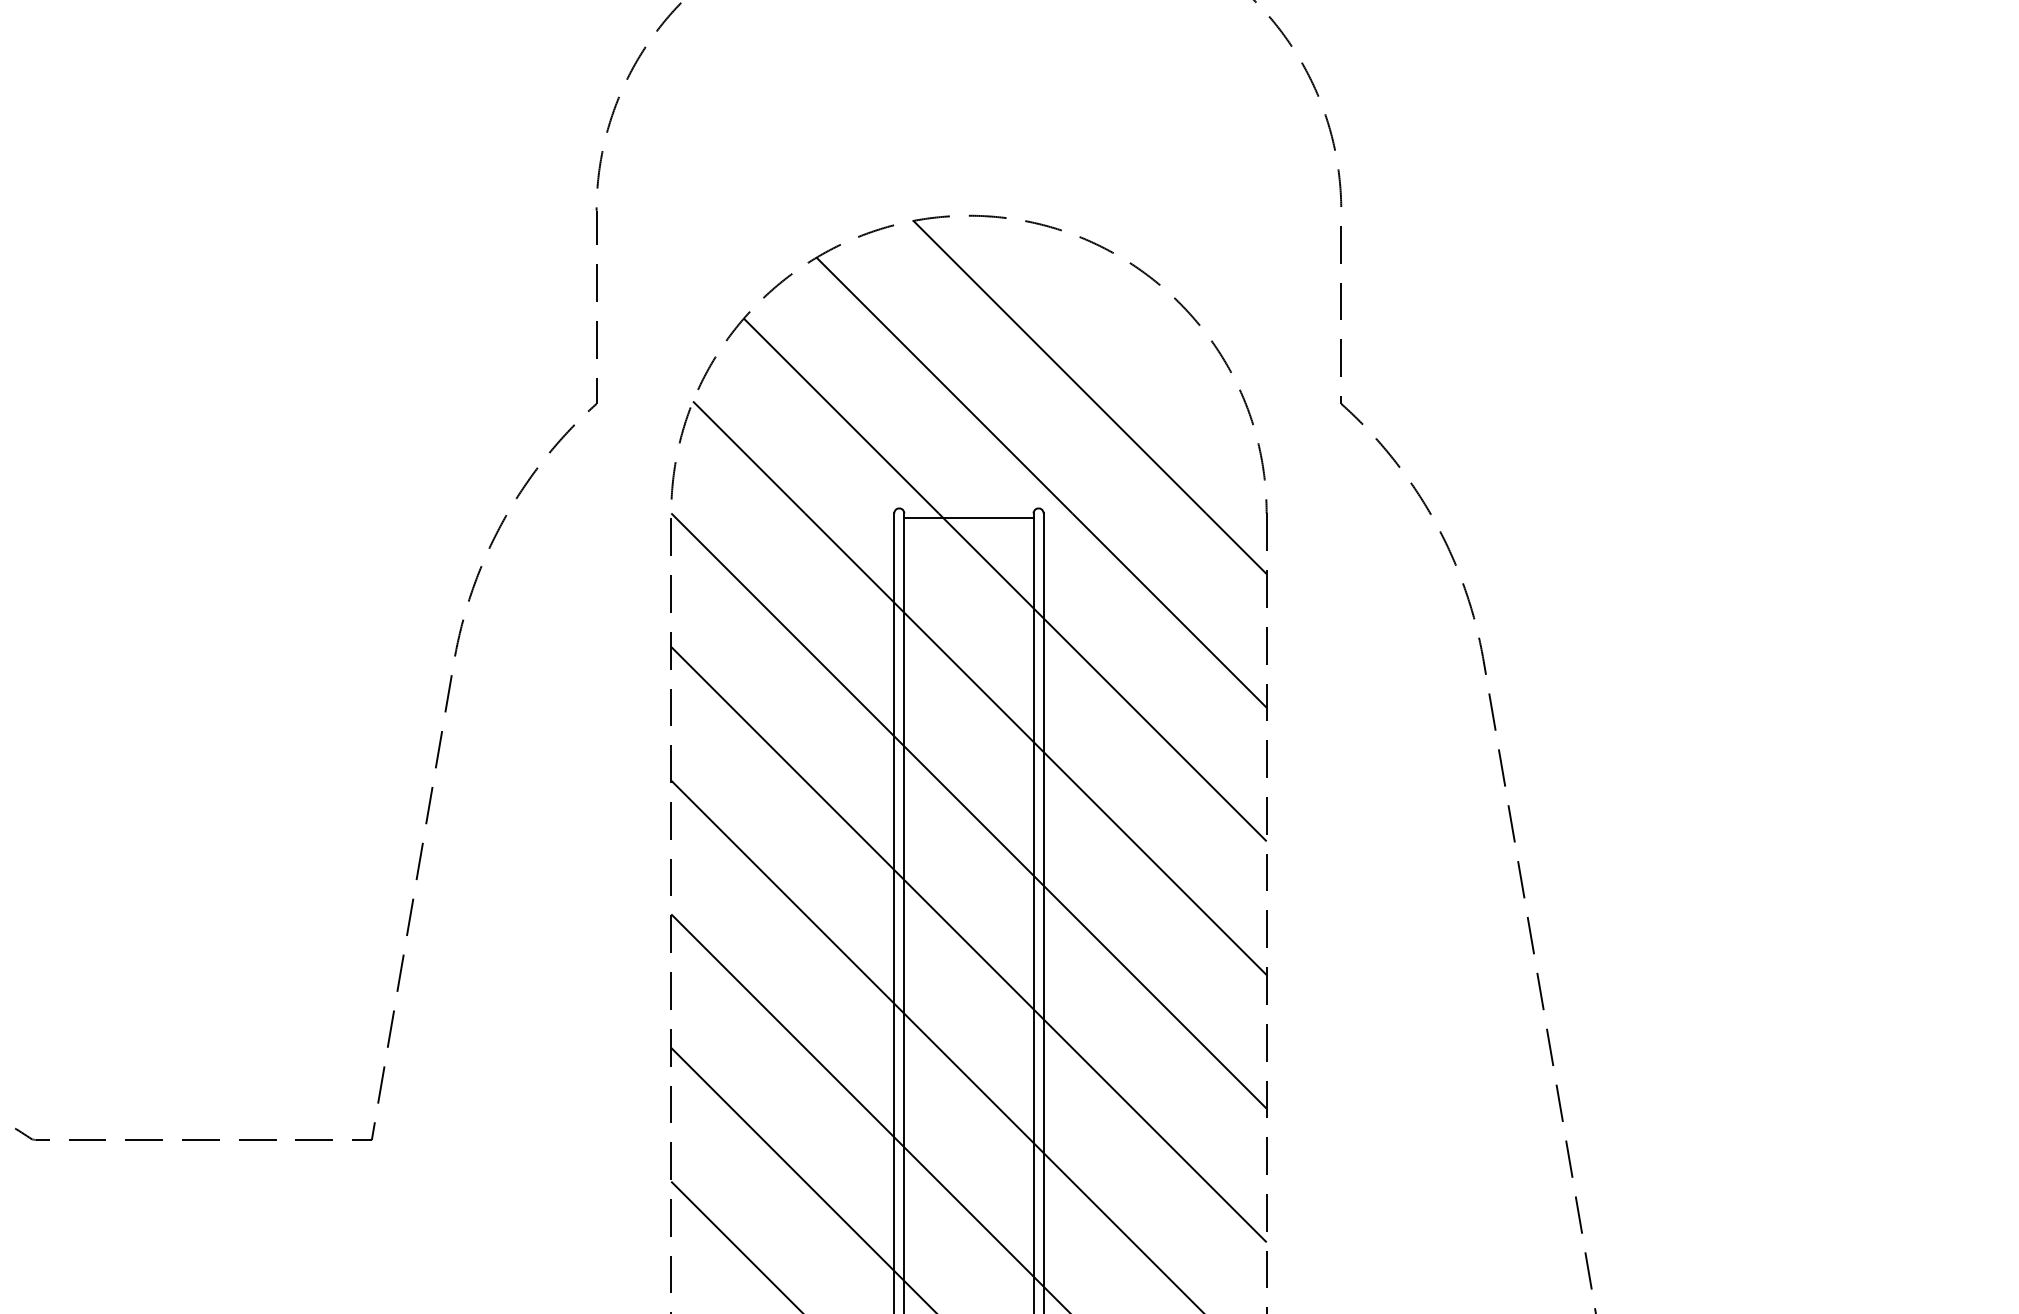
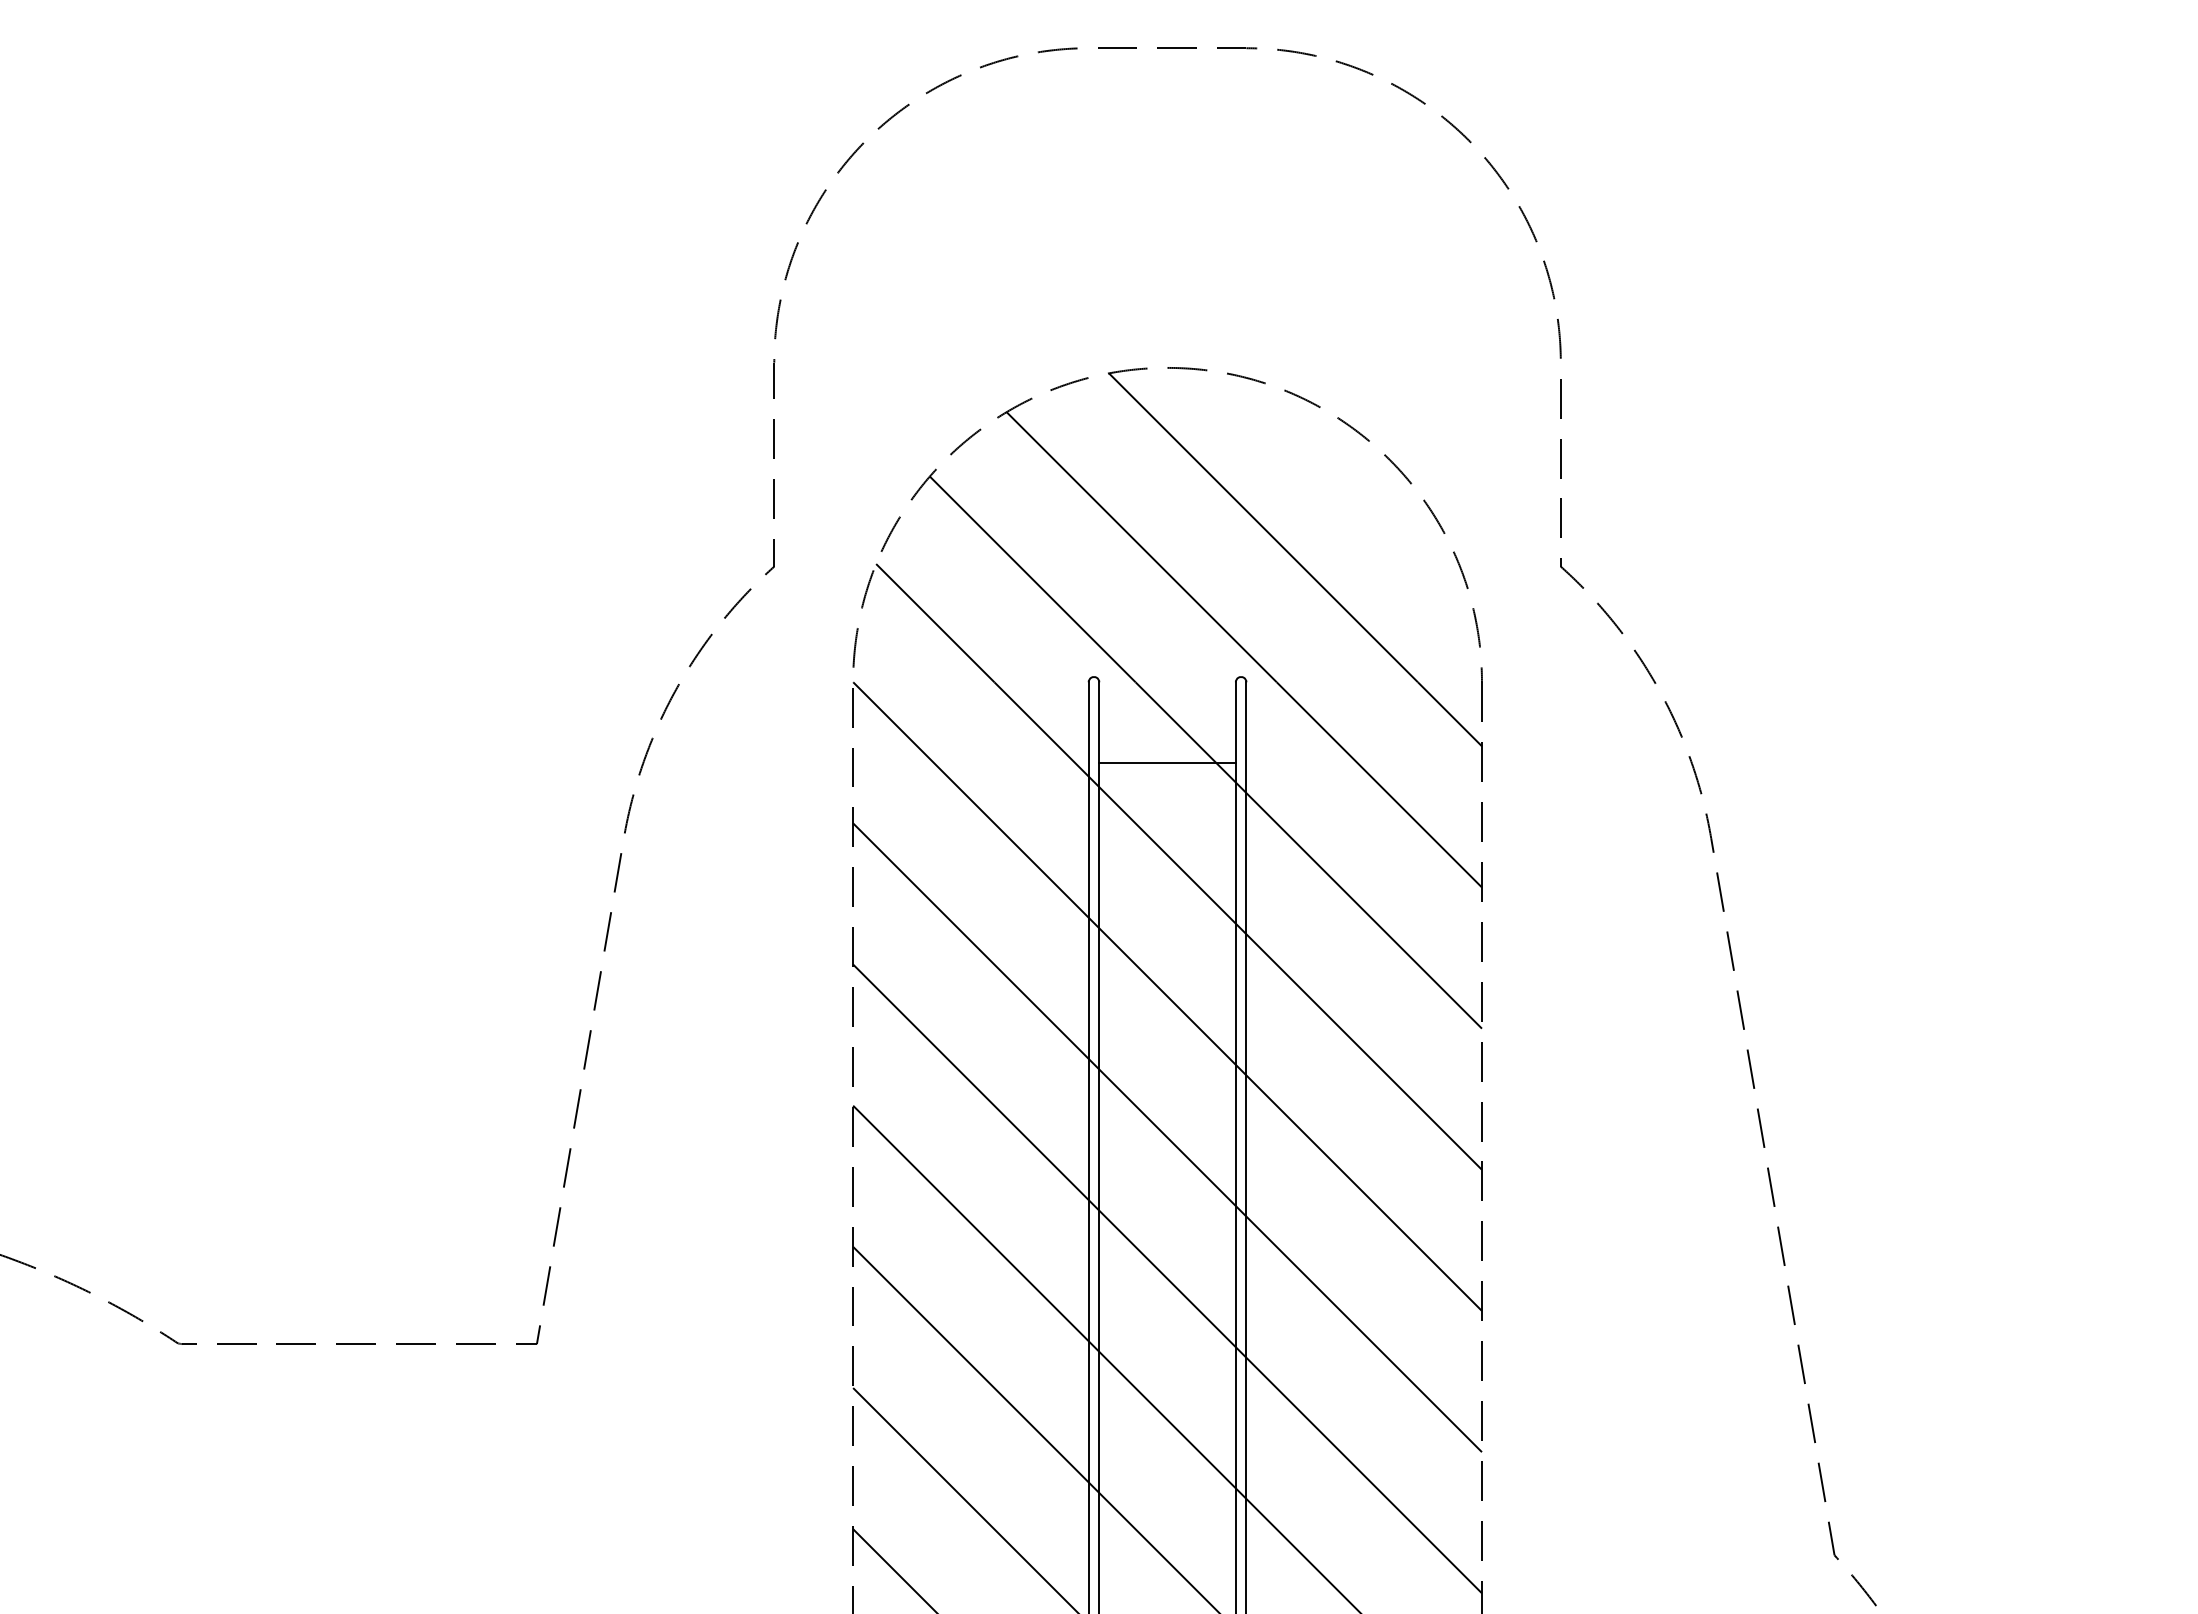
line: (968, 518) -> (1167, 762), moved

